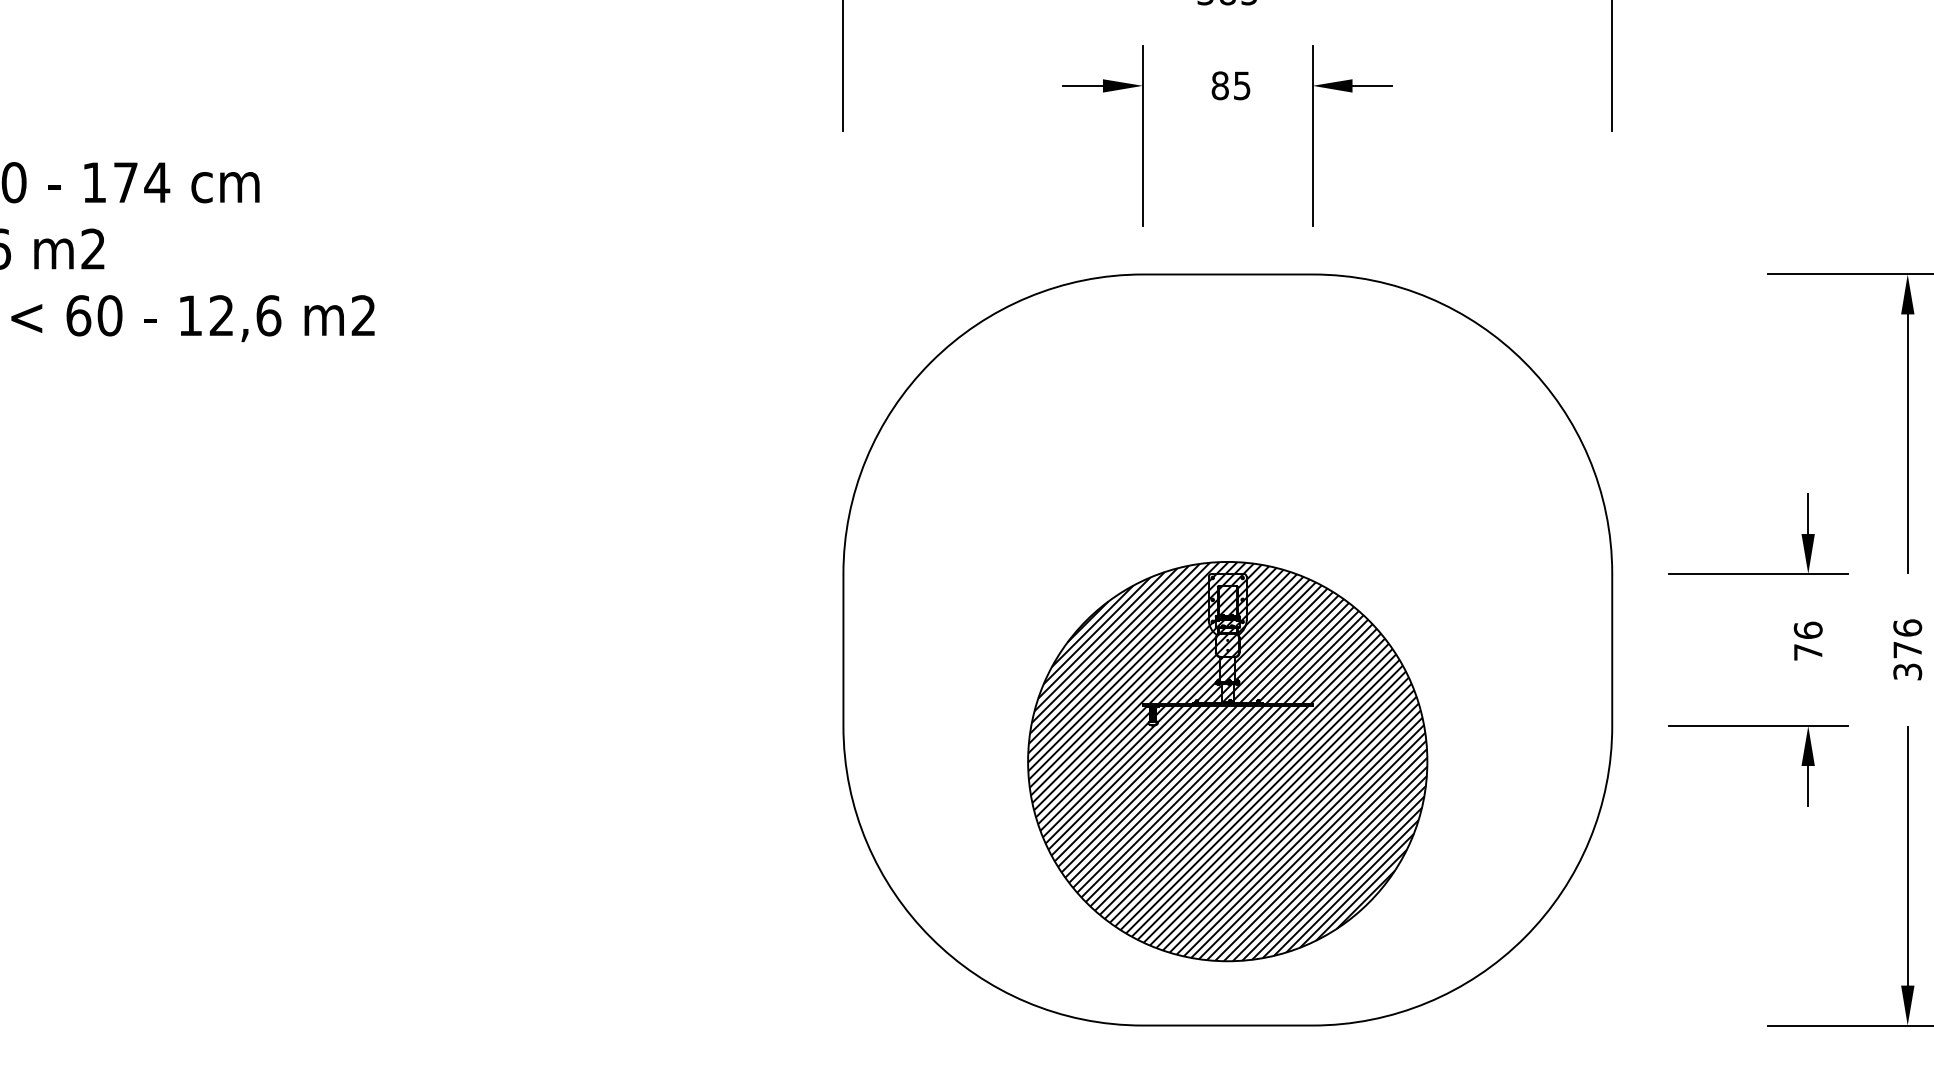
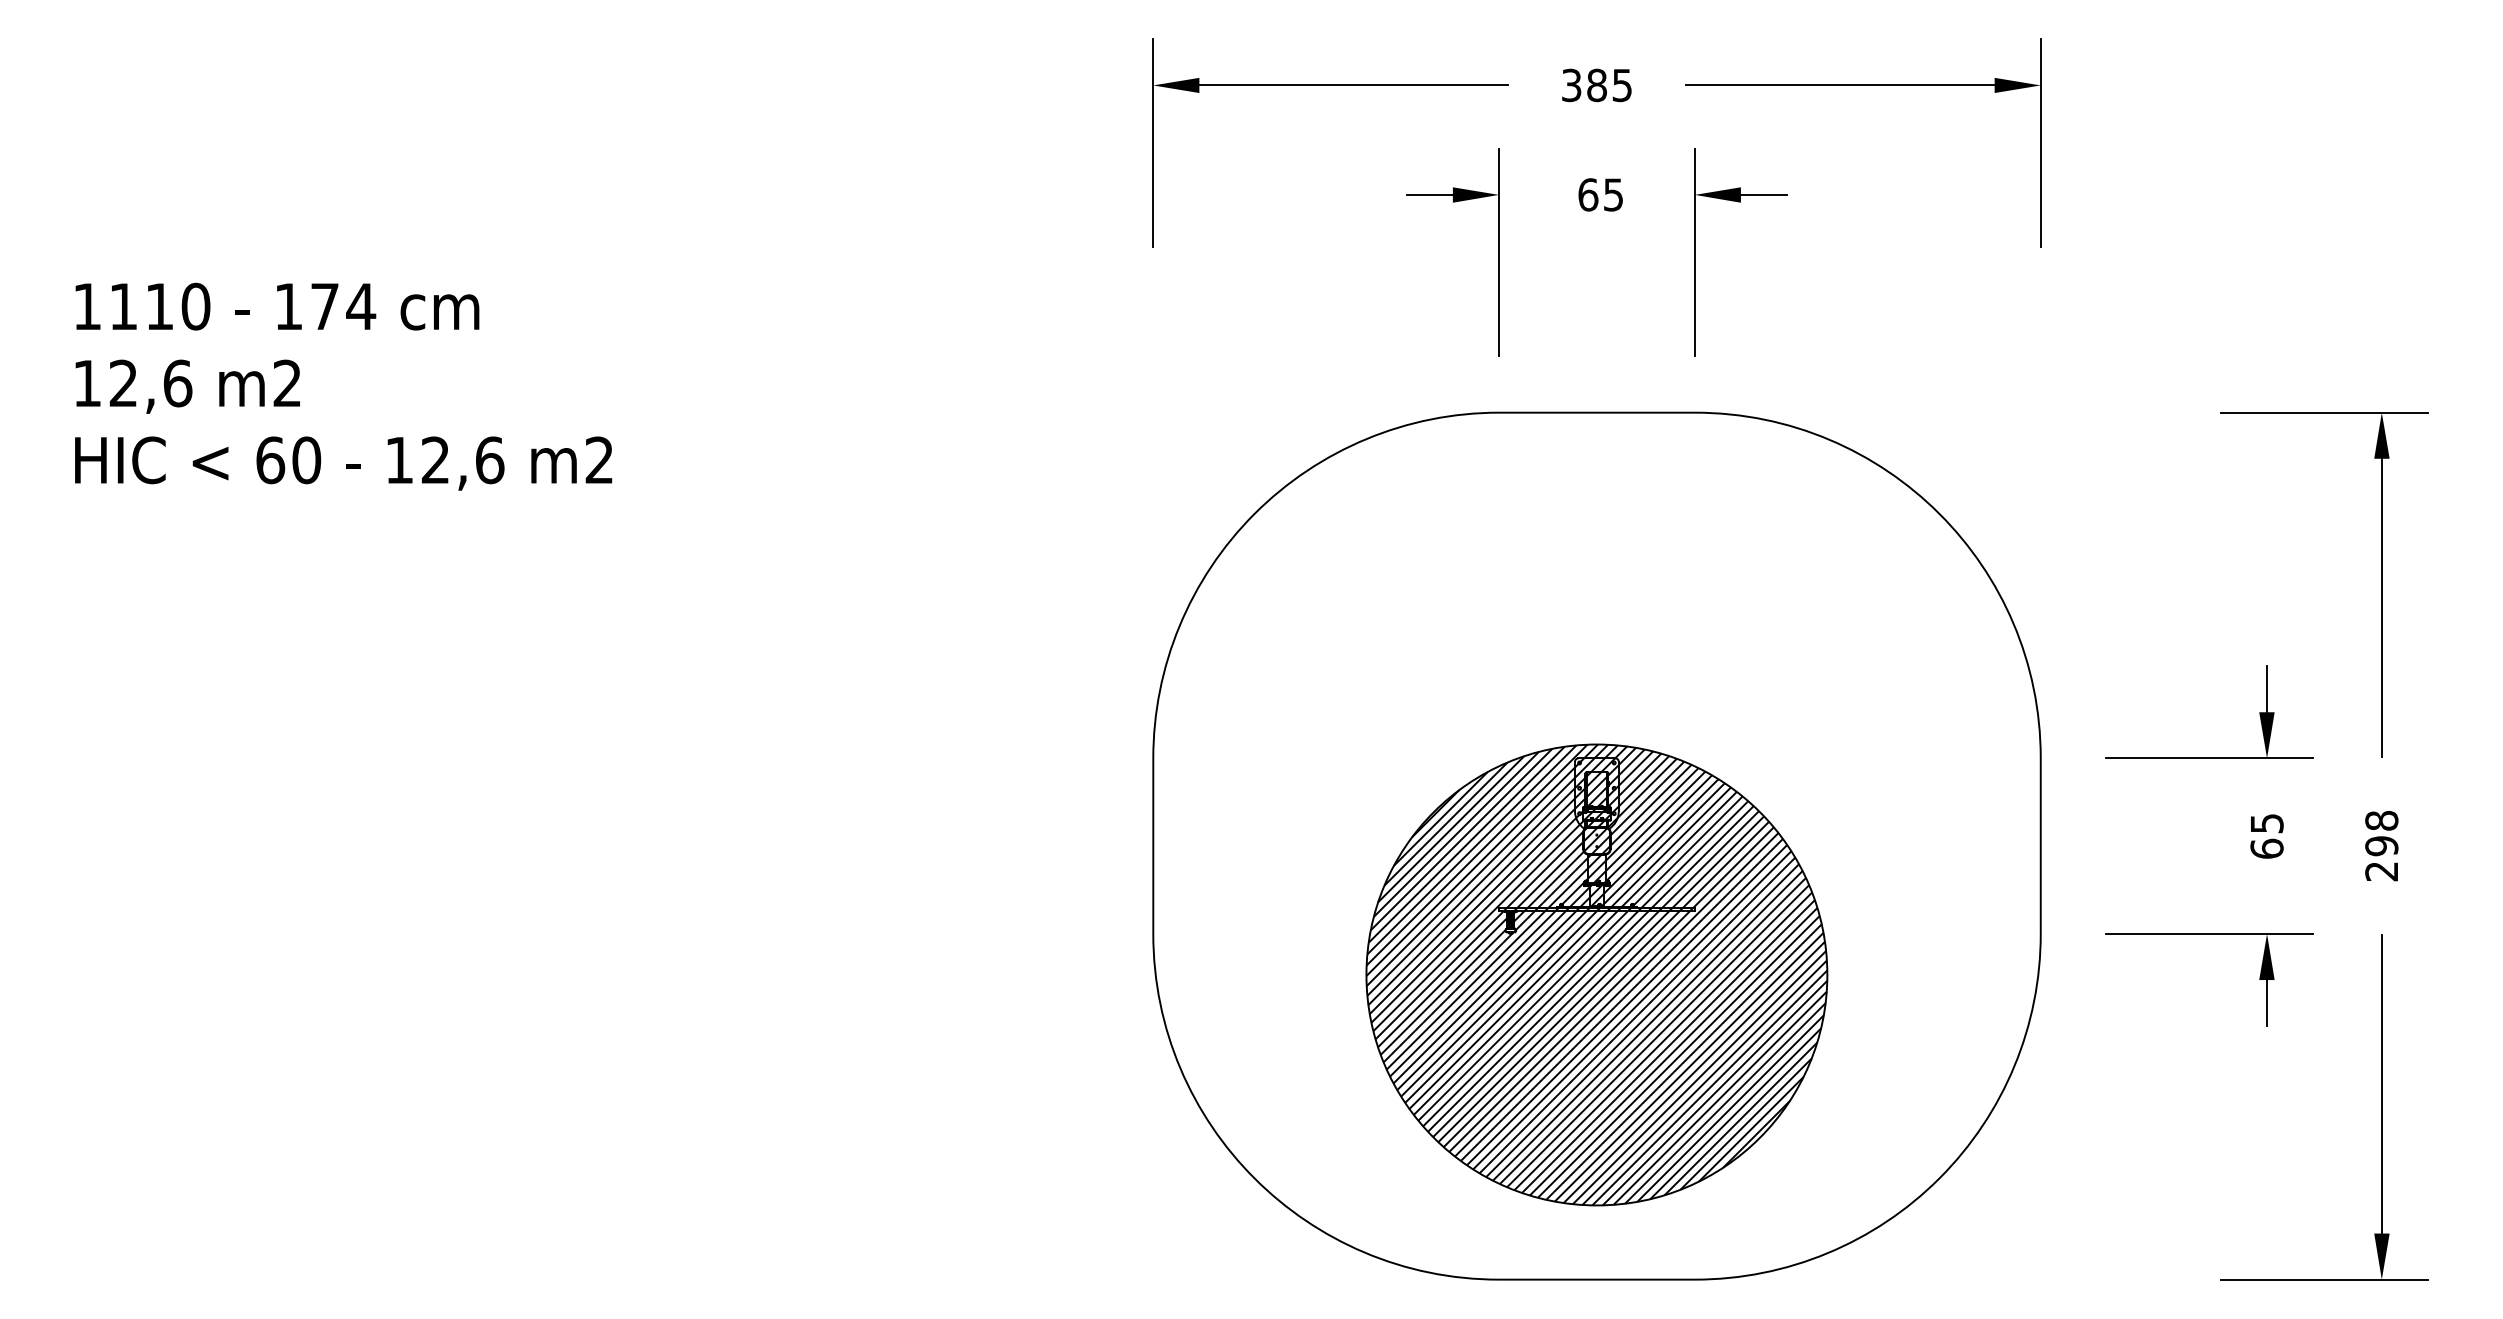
text: (1220, 85) -> (1588, 194), 85 -> 65
text: (1807, 640) -> (2266, 835), 76 -> 65
text: (1907, 649) -> (2381, 845), 376 -> 298

